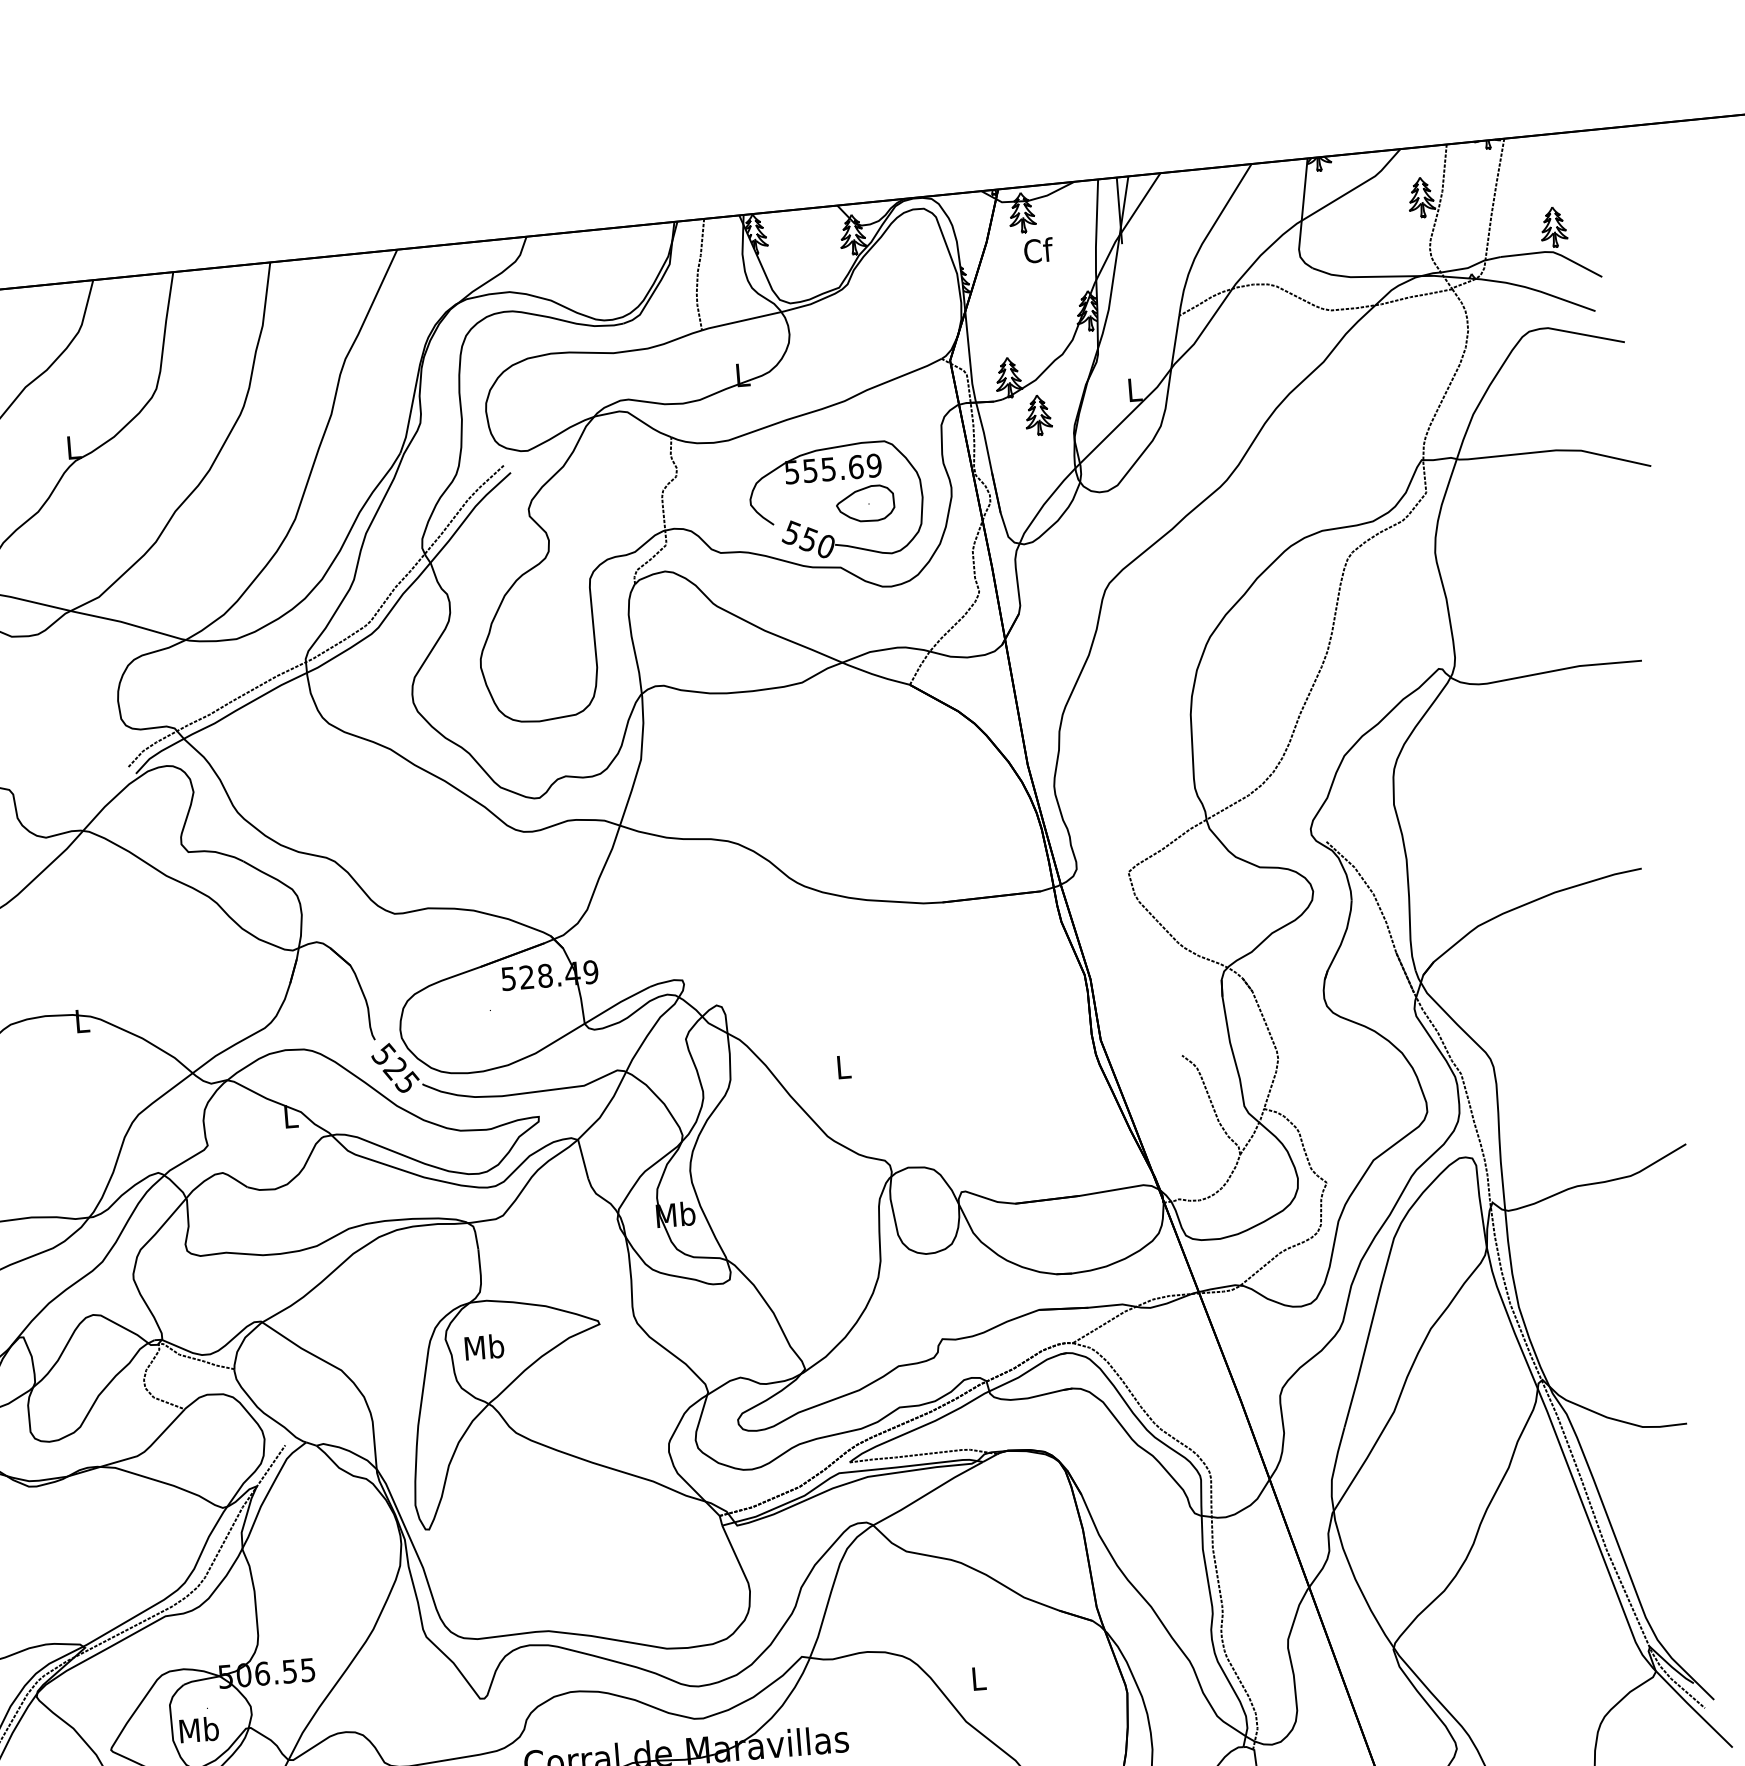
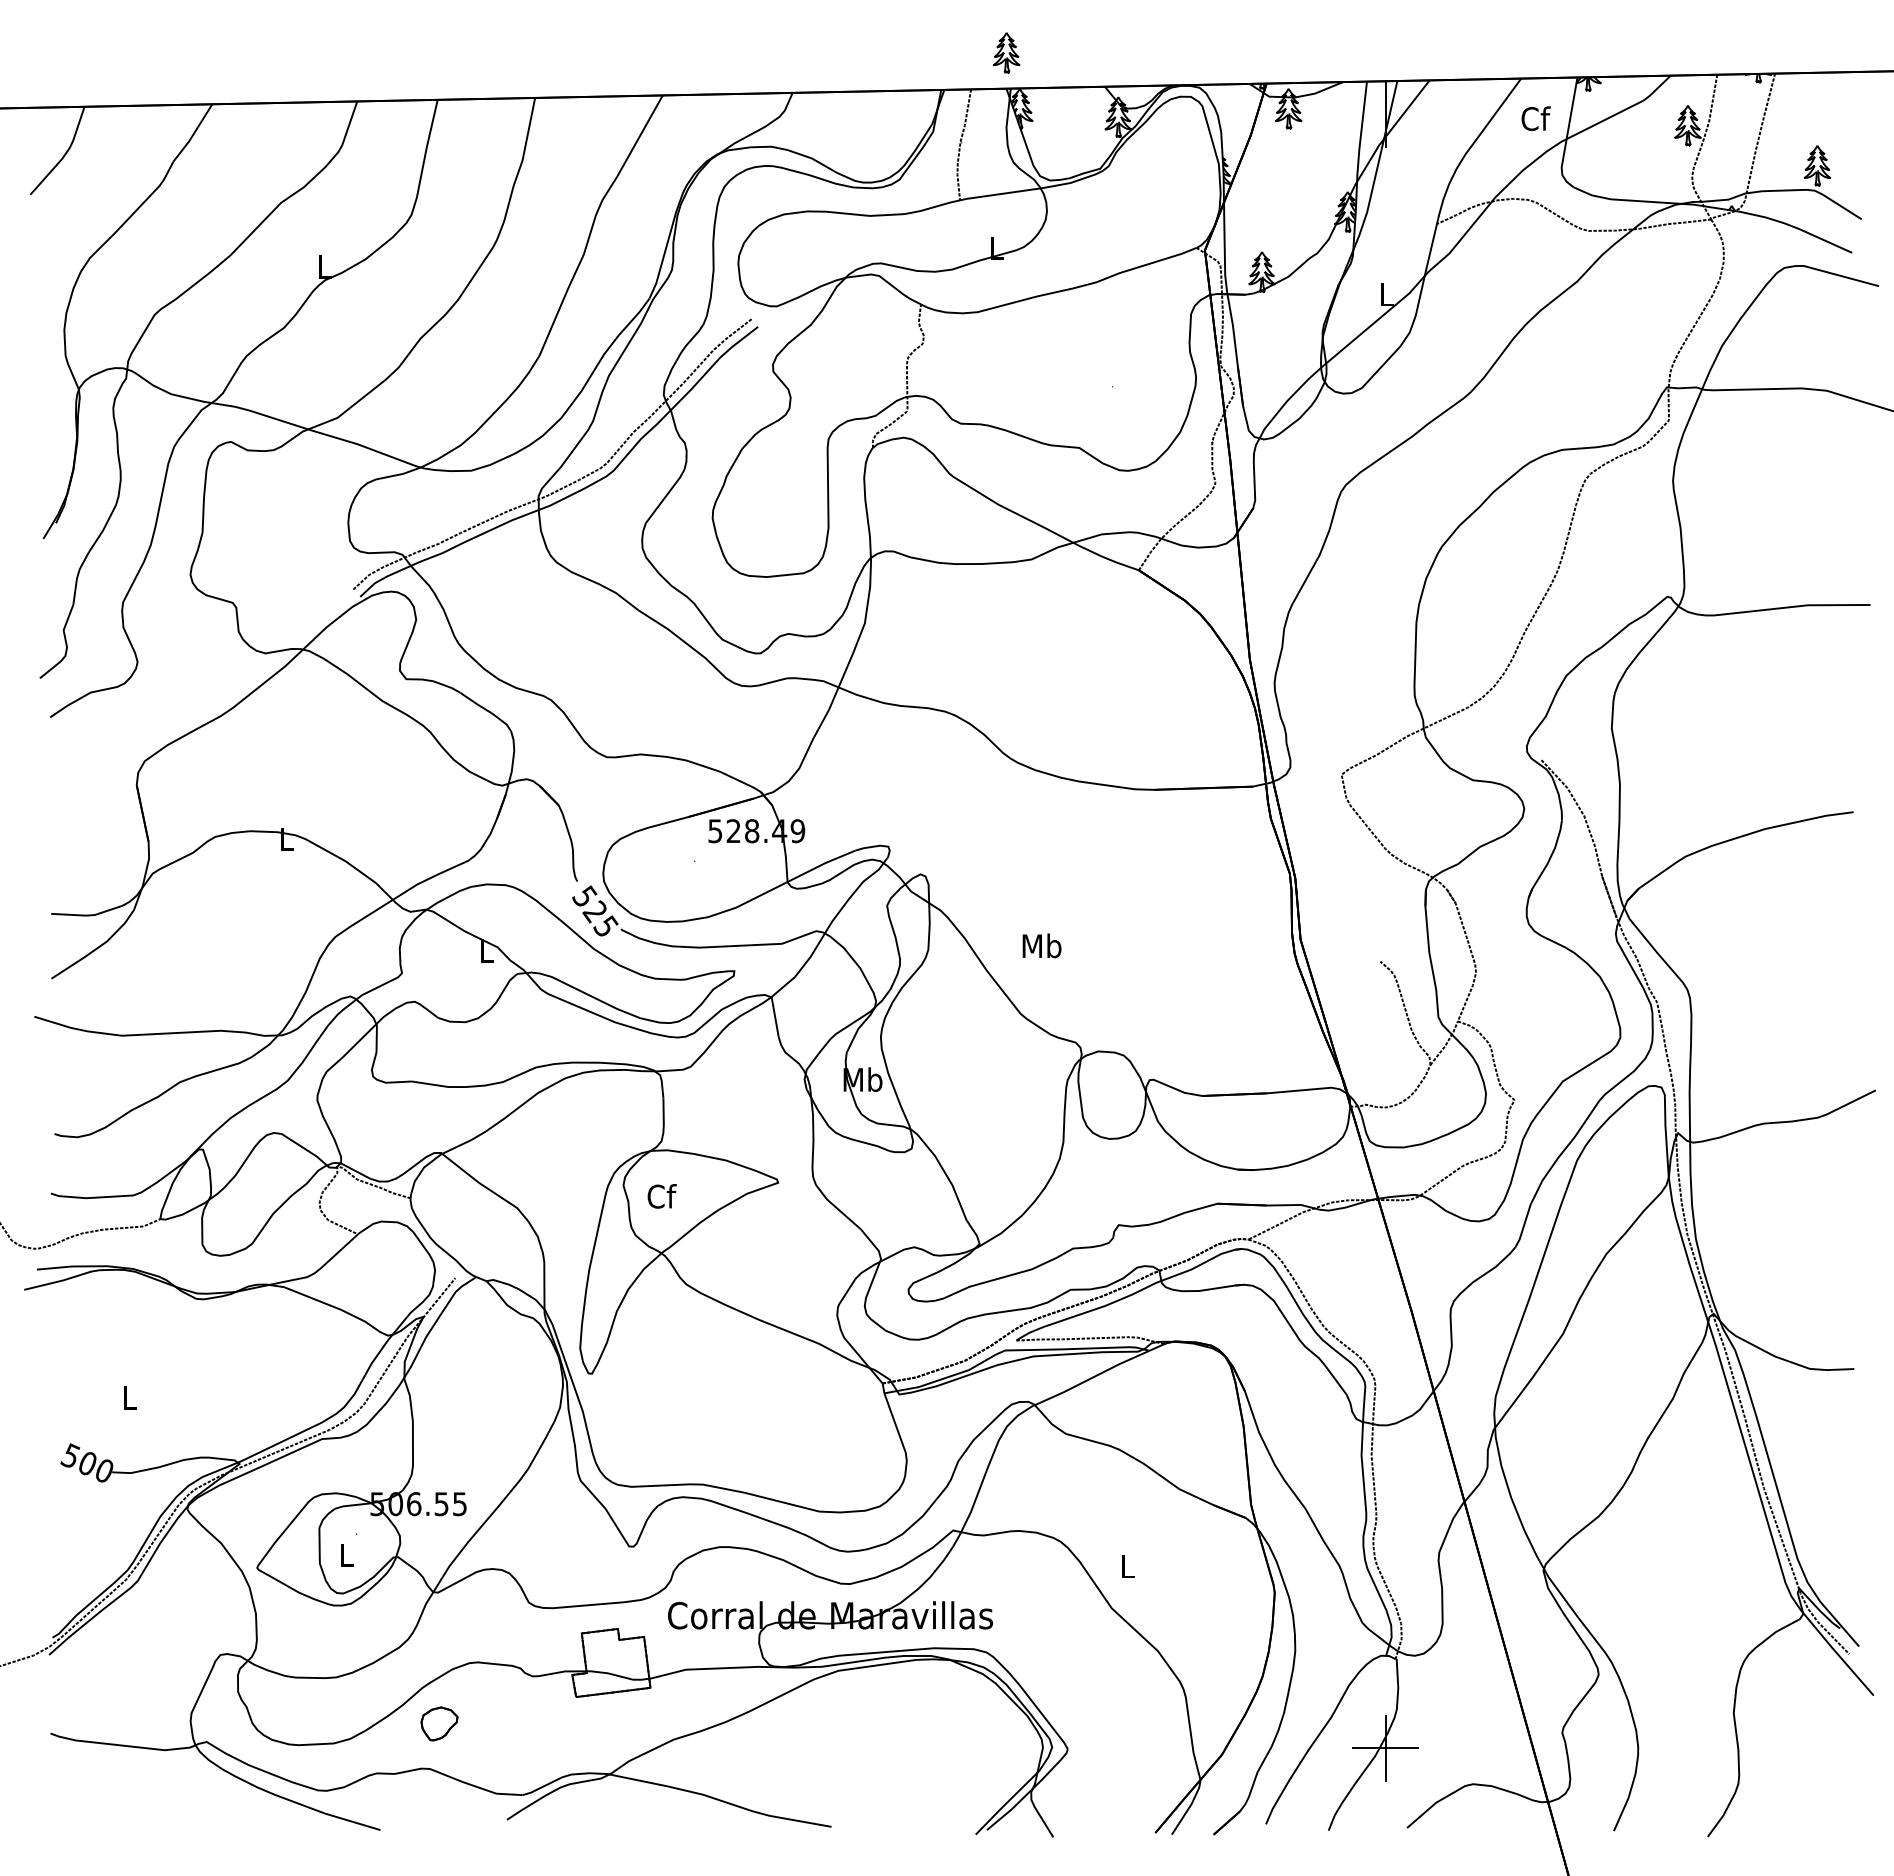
text: (1038, 250) -> (1535, 118), moved
part: (1038, 414) -> (1006, 52), moved
part: (836, 501) -> (1080, 381), removed
text: (842, 1066) -> (1041, 945), L -> Mb
text: (484, 1347) -> (661, 1196), Mb -> Cf
text: (199, 1729) -> (346, 1554), Mb -> L

